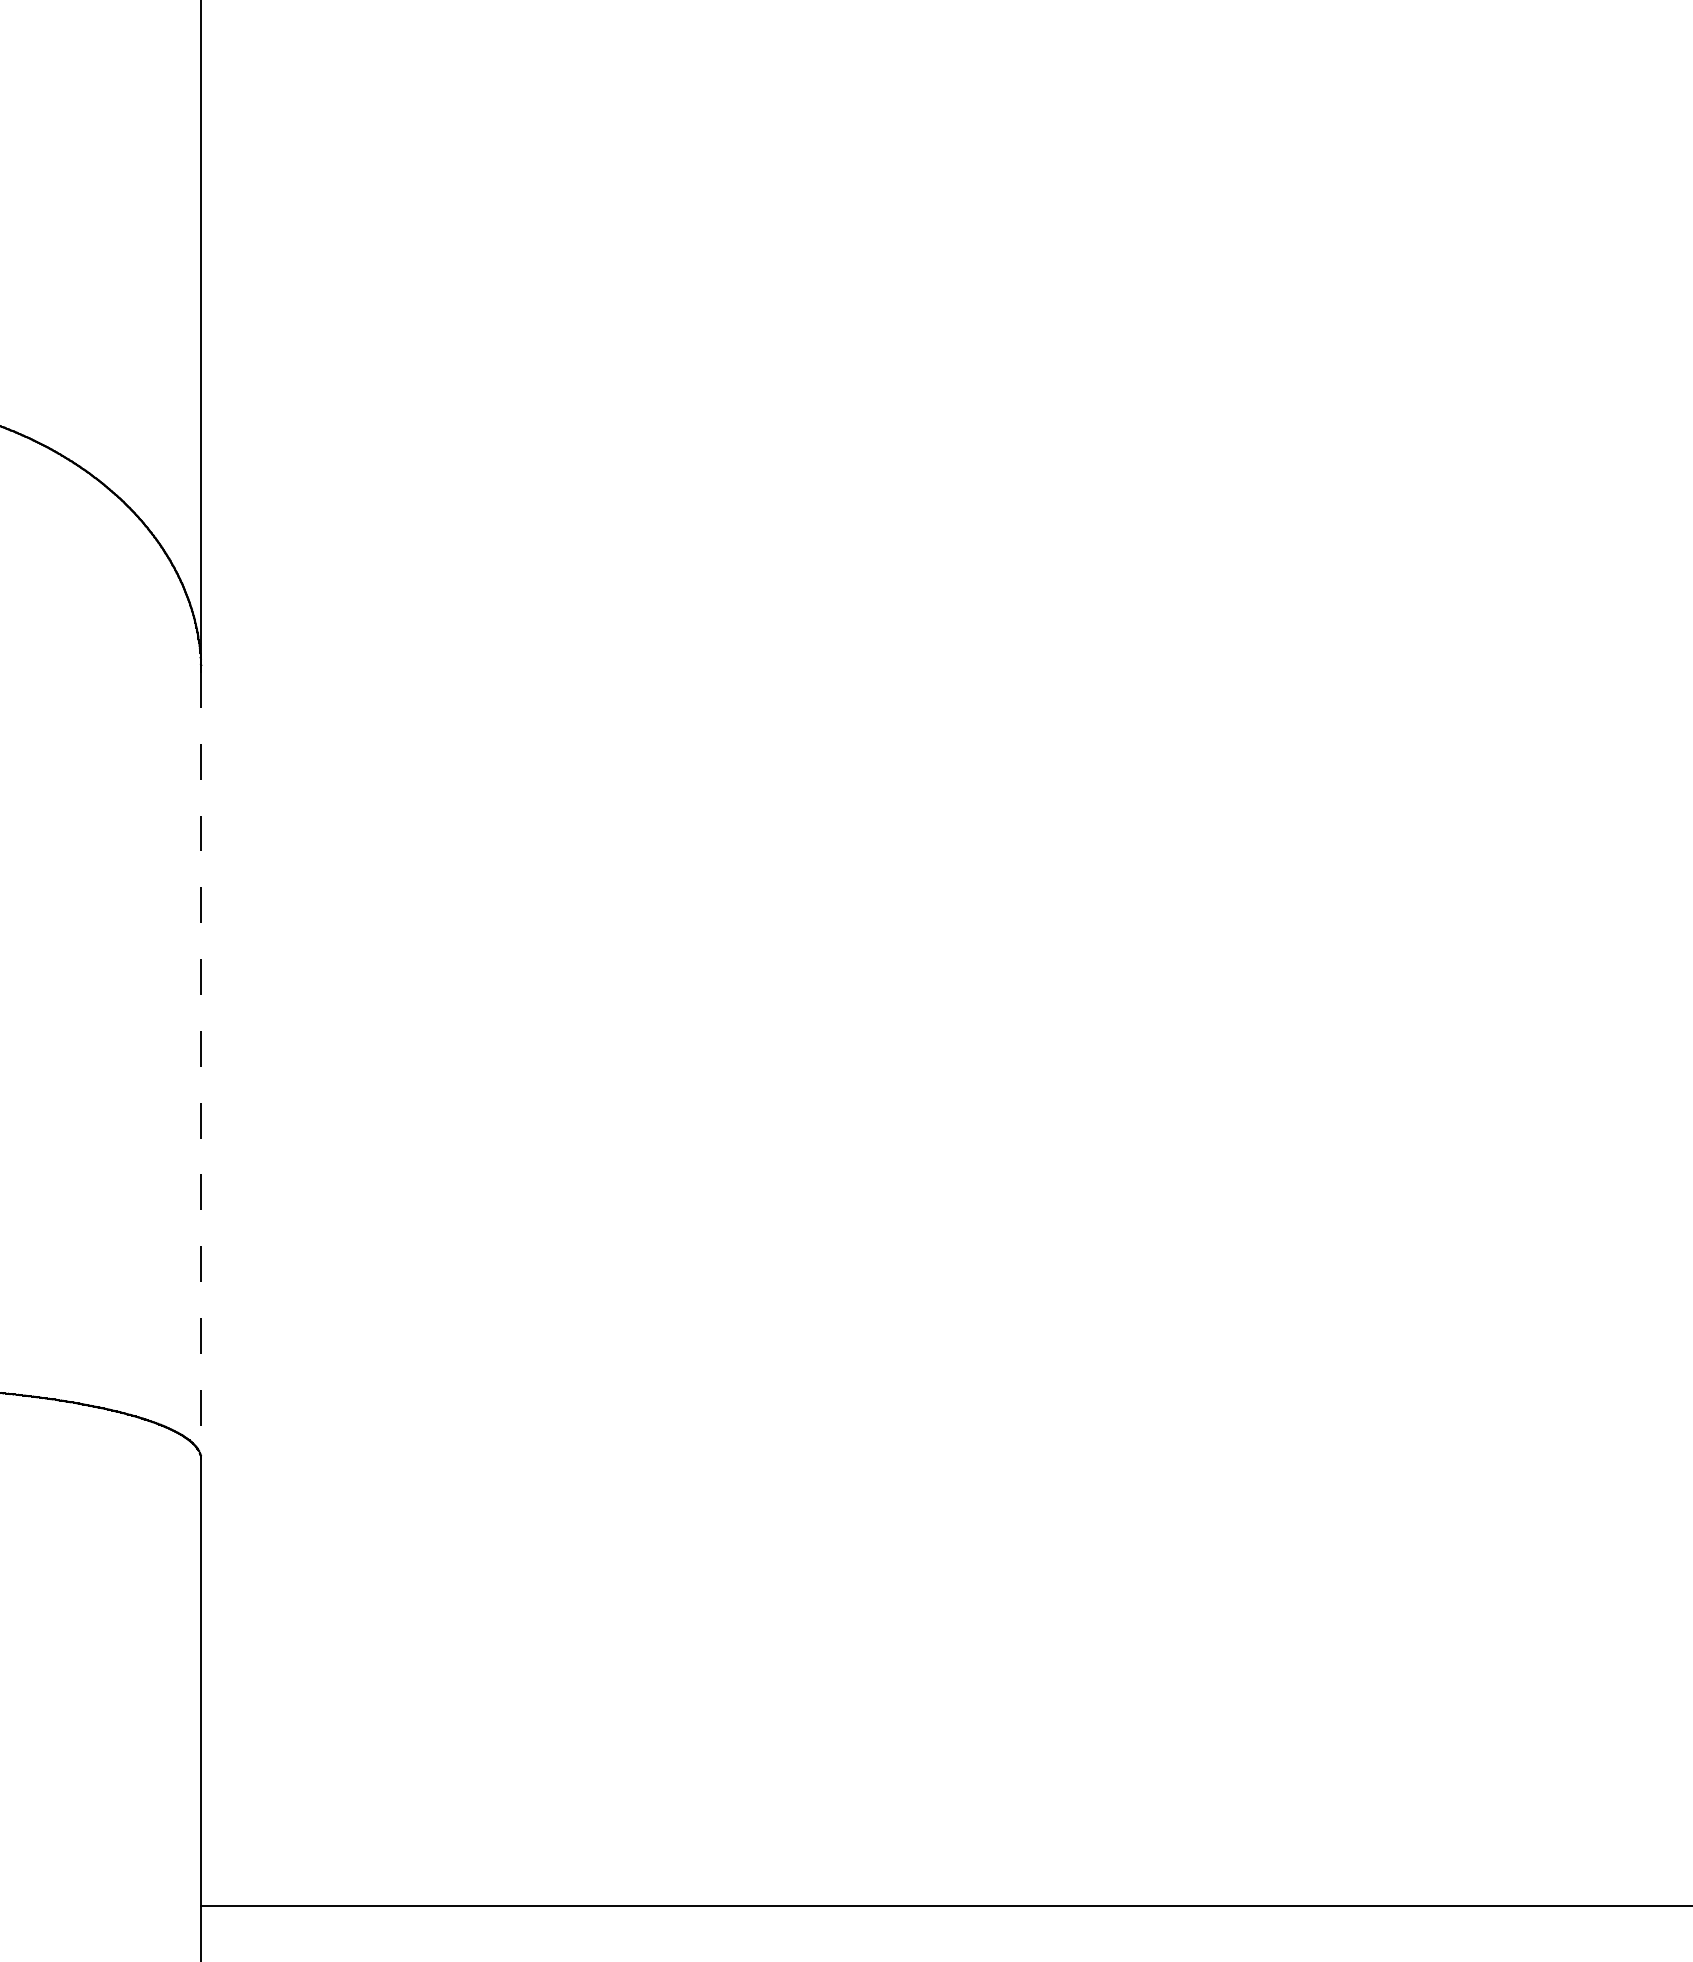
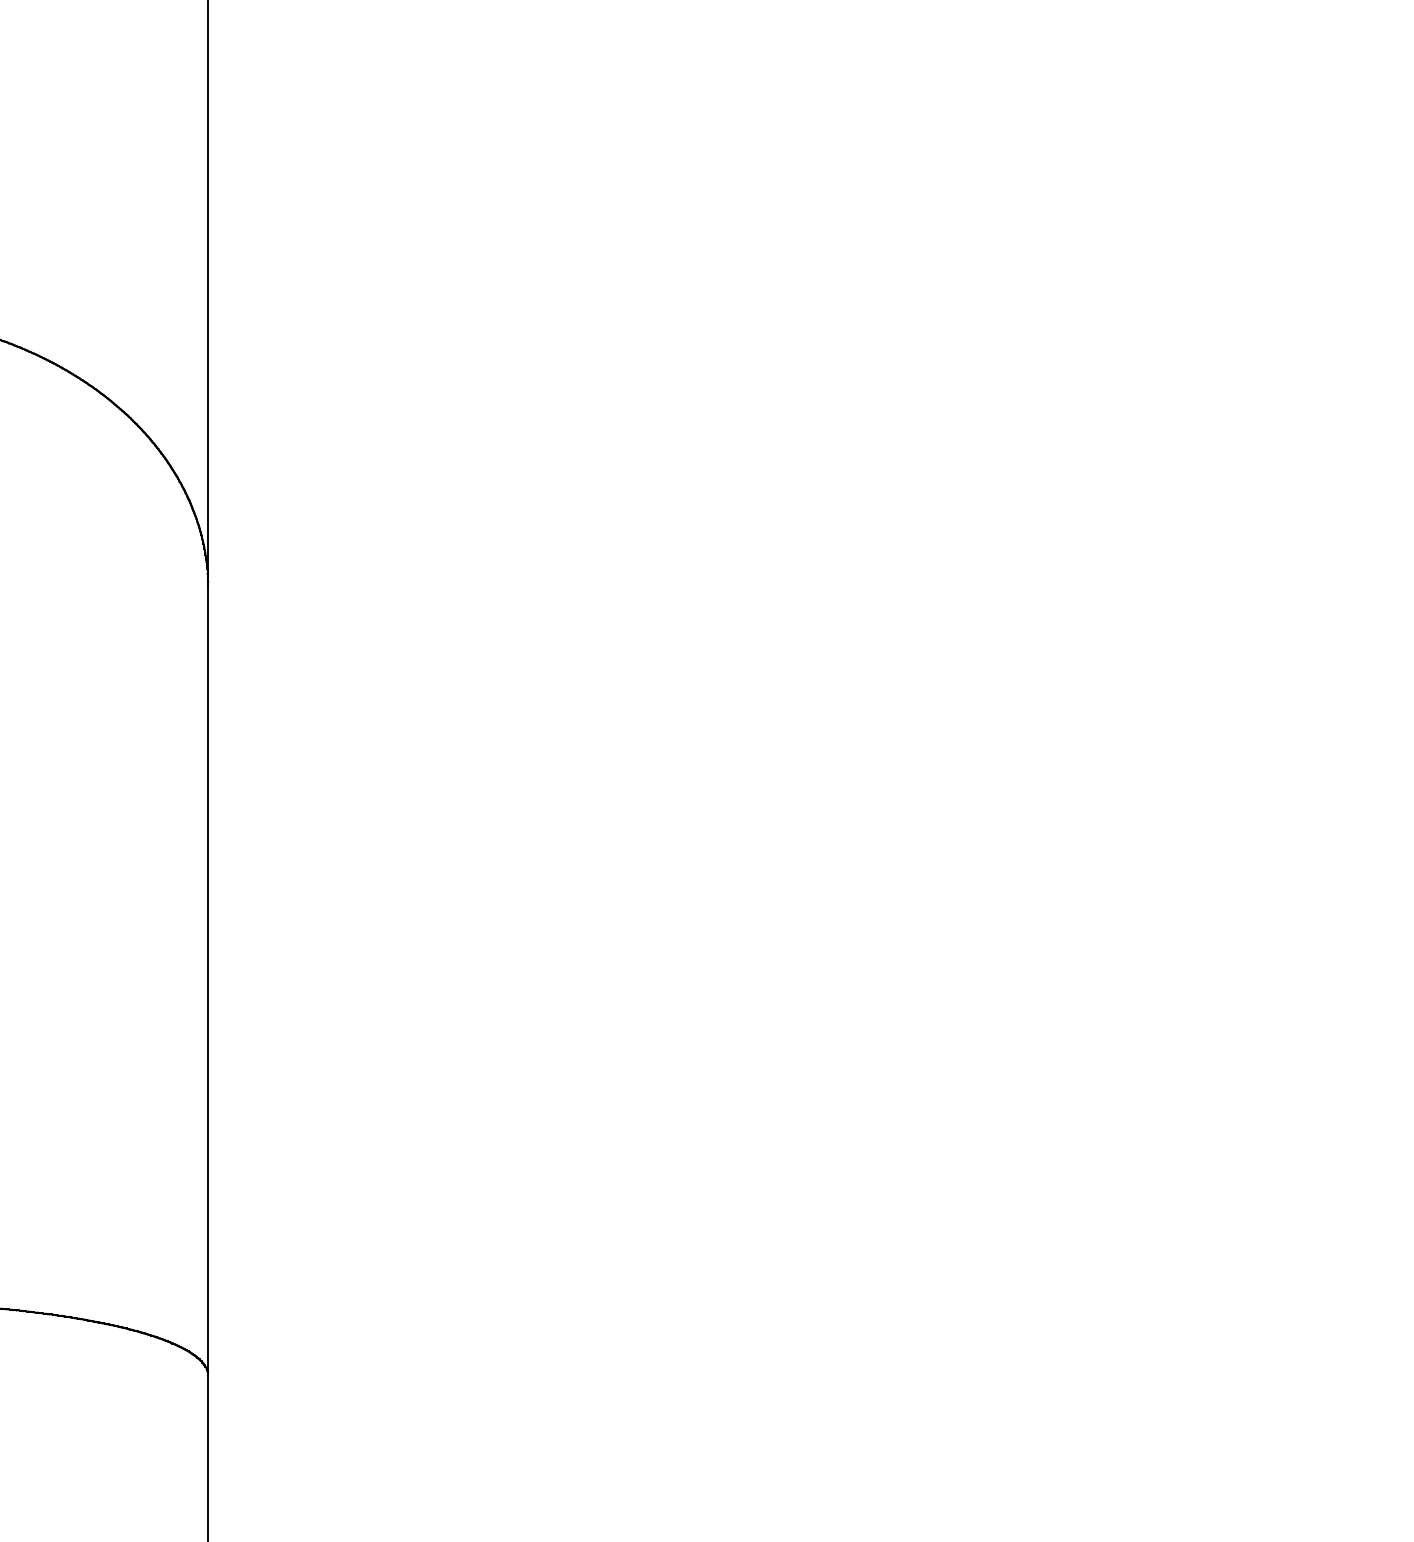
line: (201, 1065) -> (208, 981), dashed -> solid

